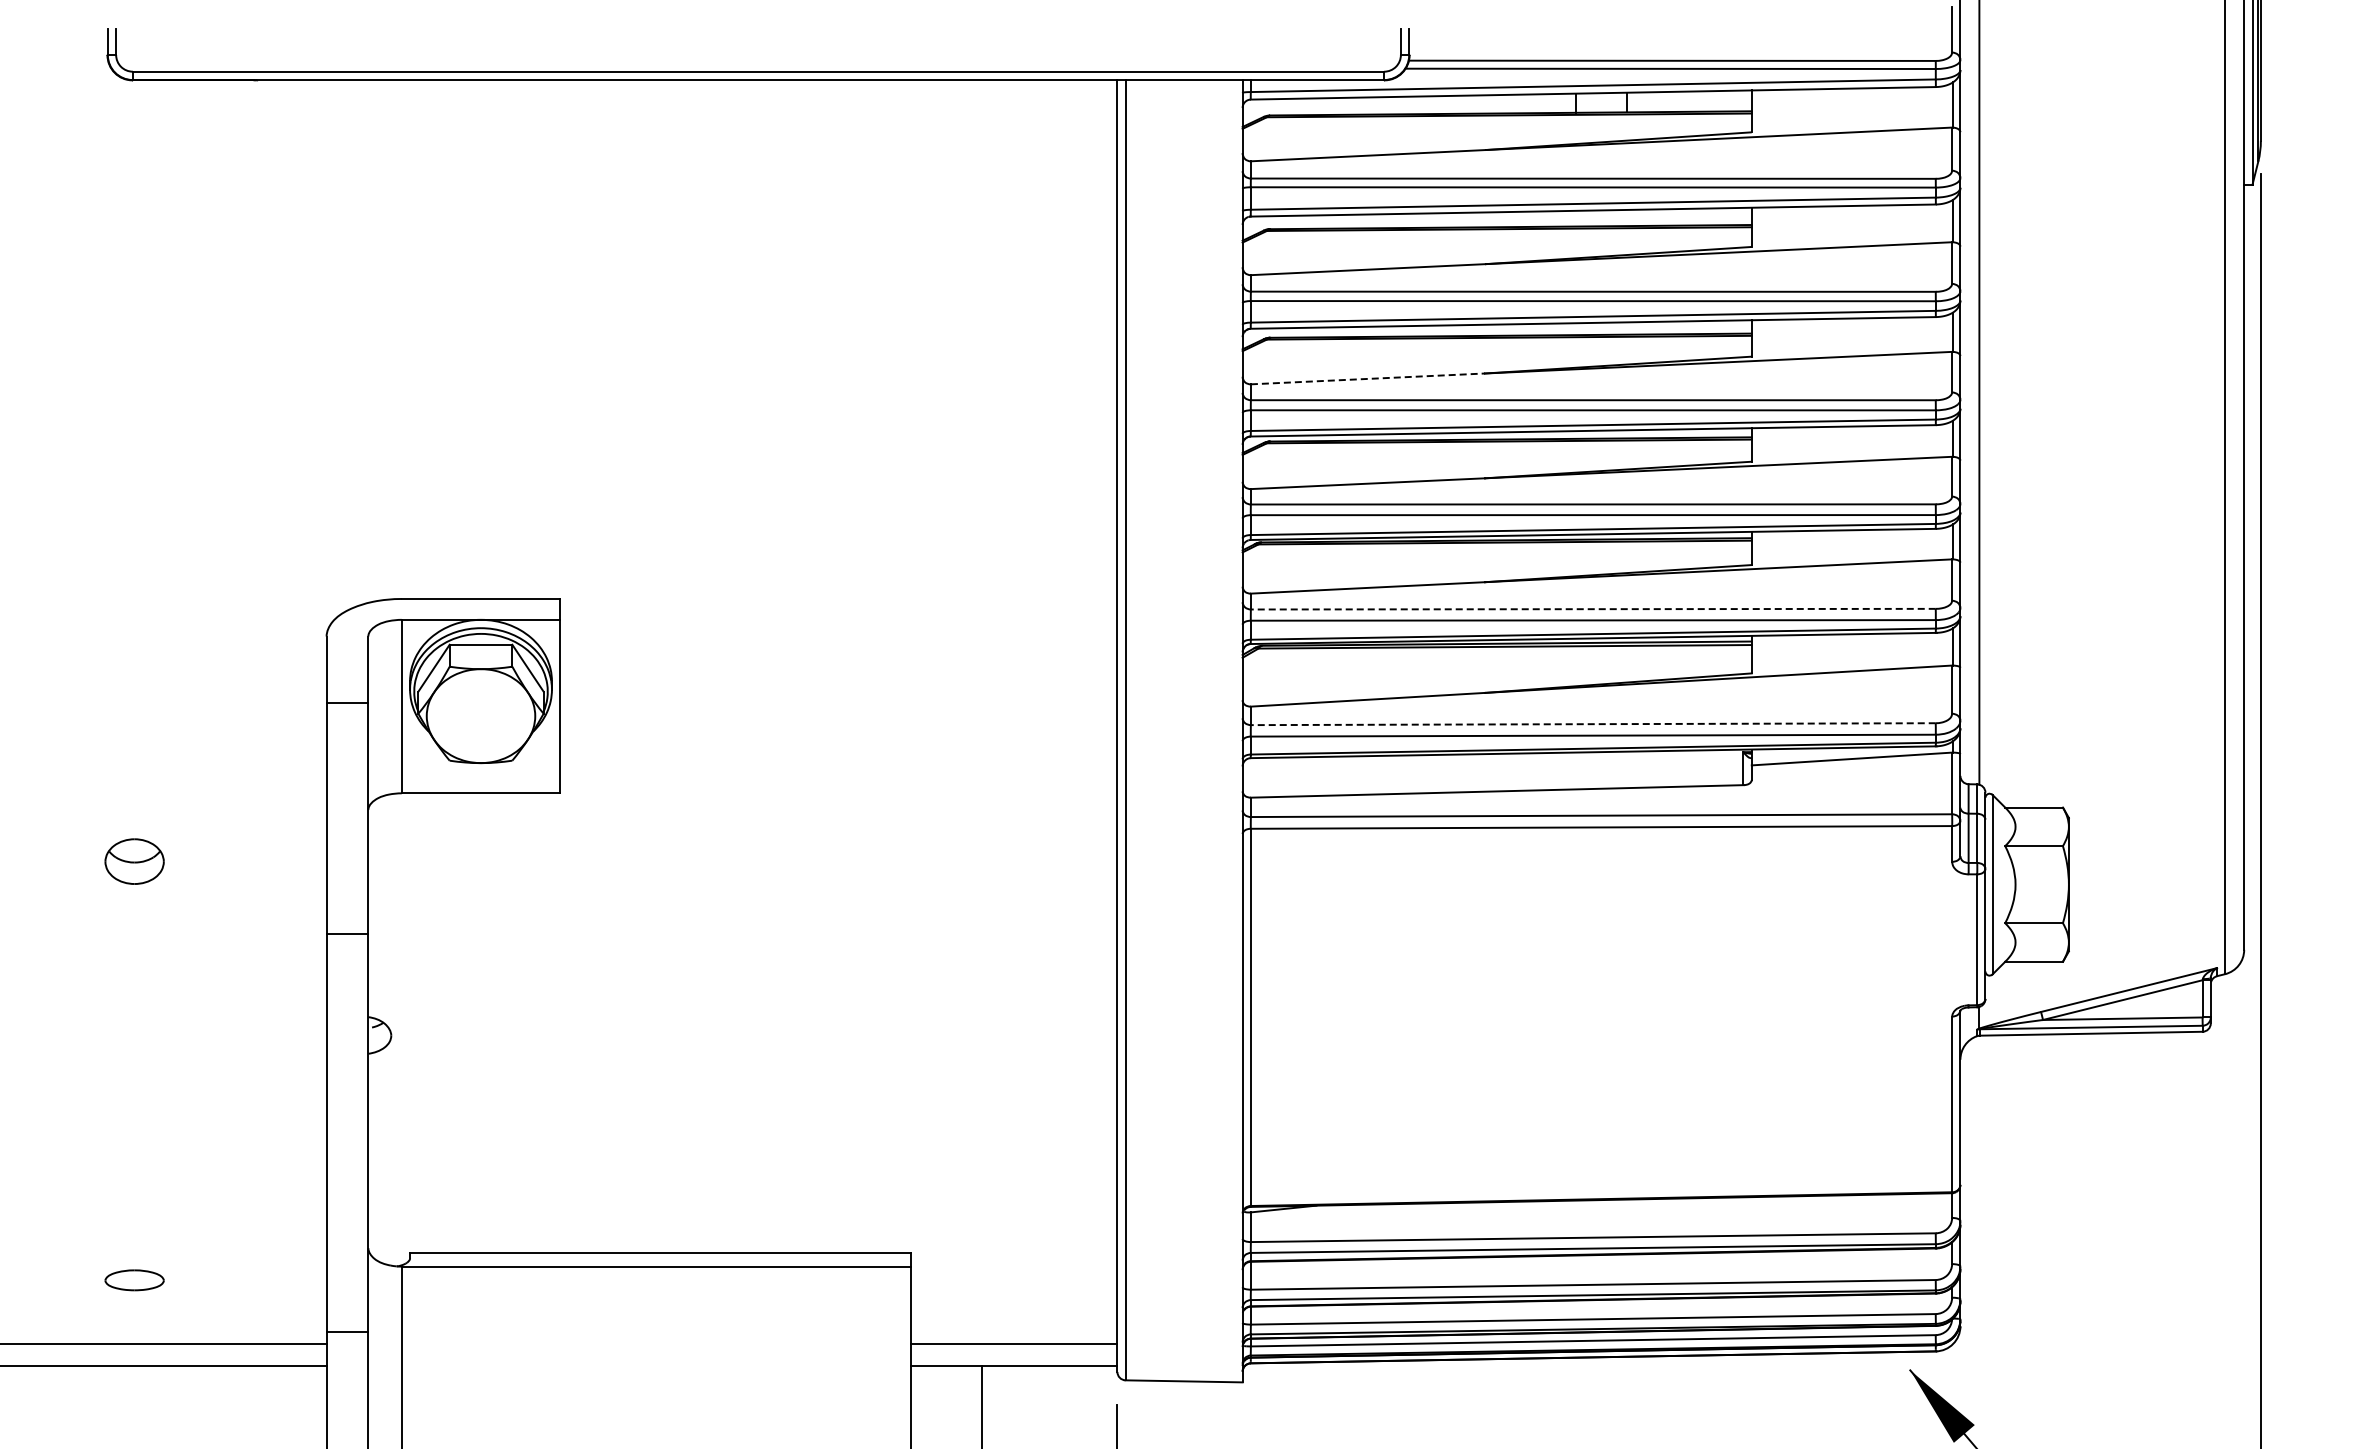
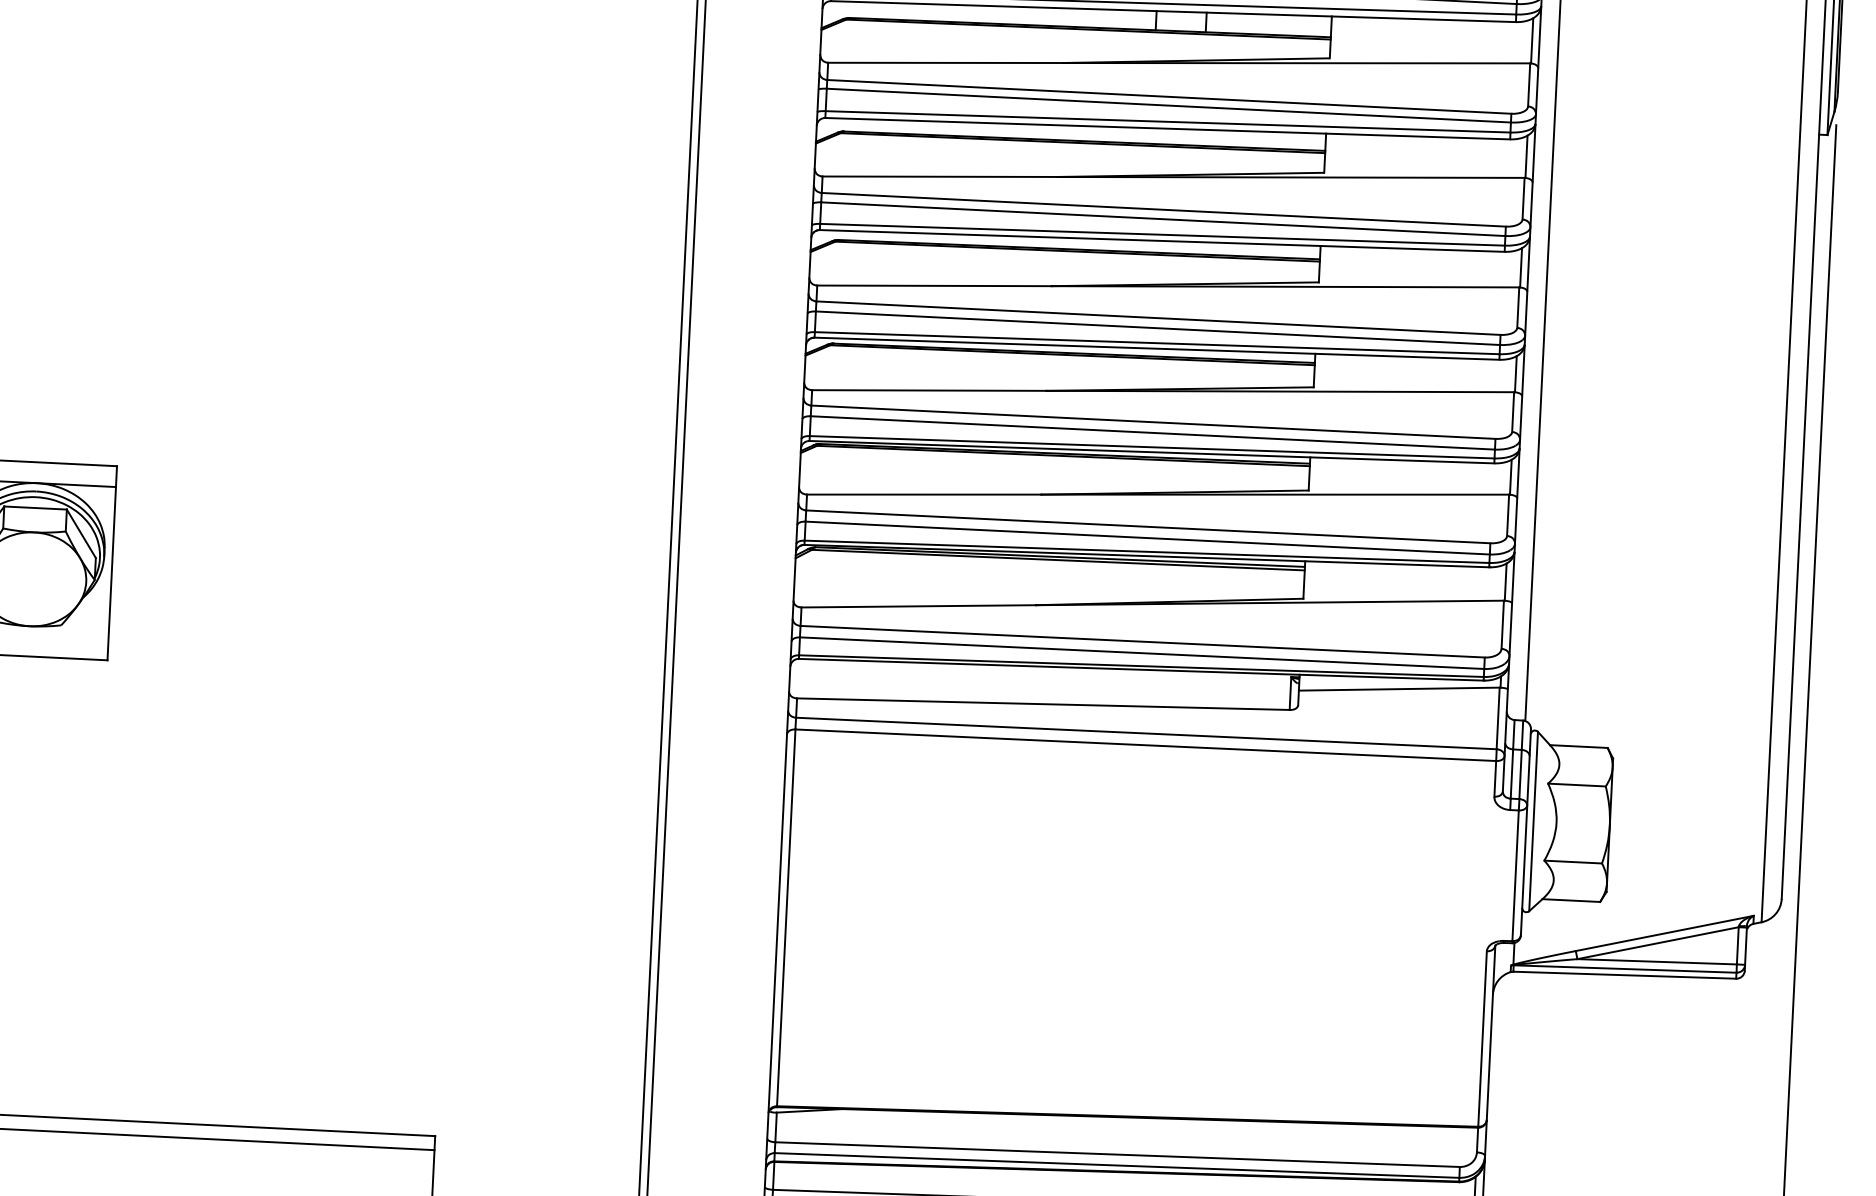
line: (1368, 378) -> (935, 285), dashed -> solid
line: (1592, 609) -> (1147, 527), dashed -> solid
line: (1592, 724) -> (1141, 641), dashed -> solid

